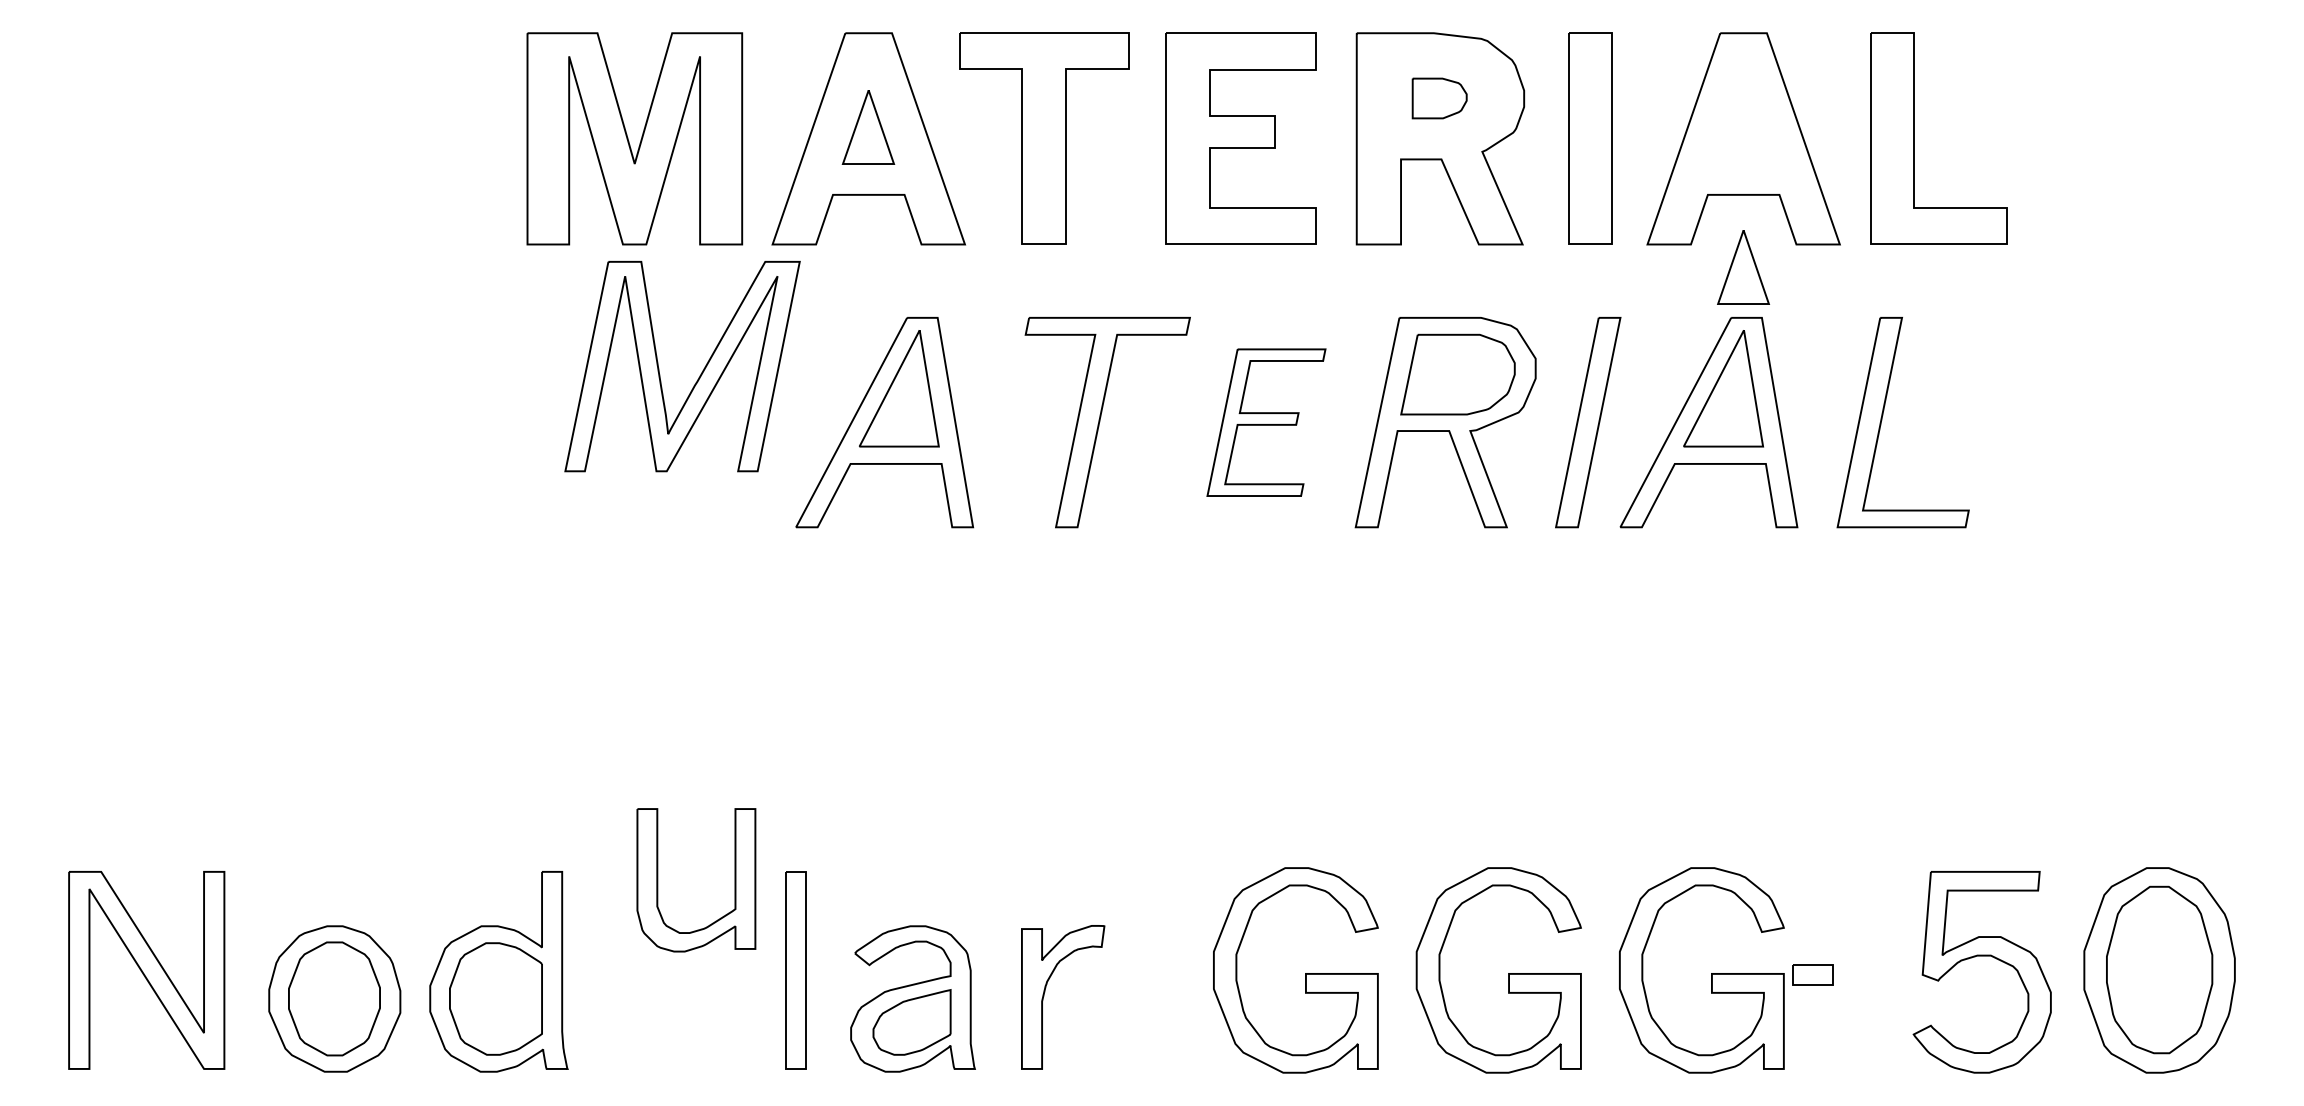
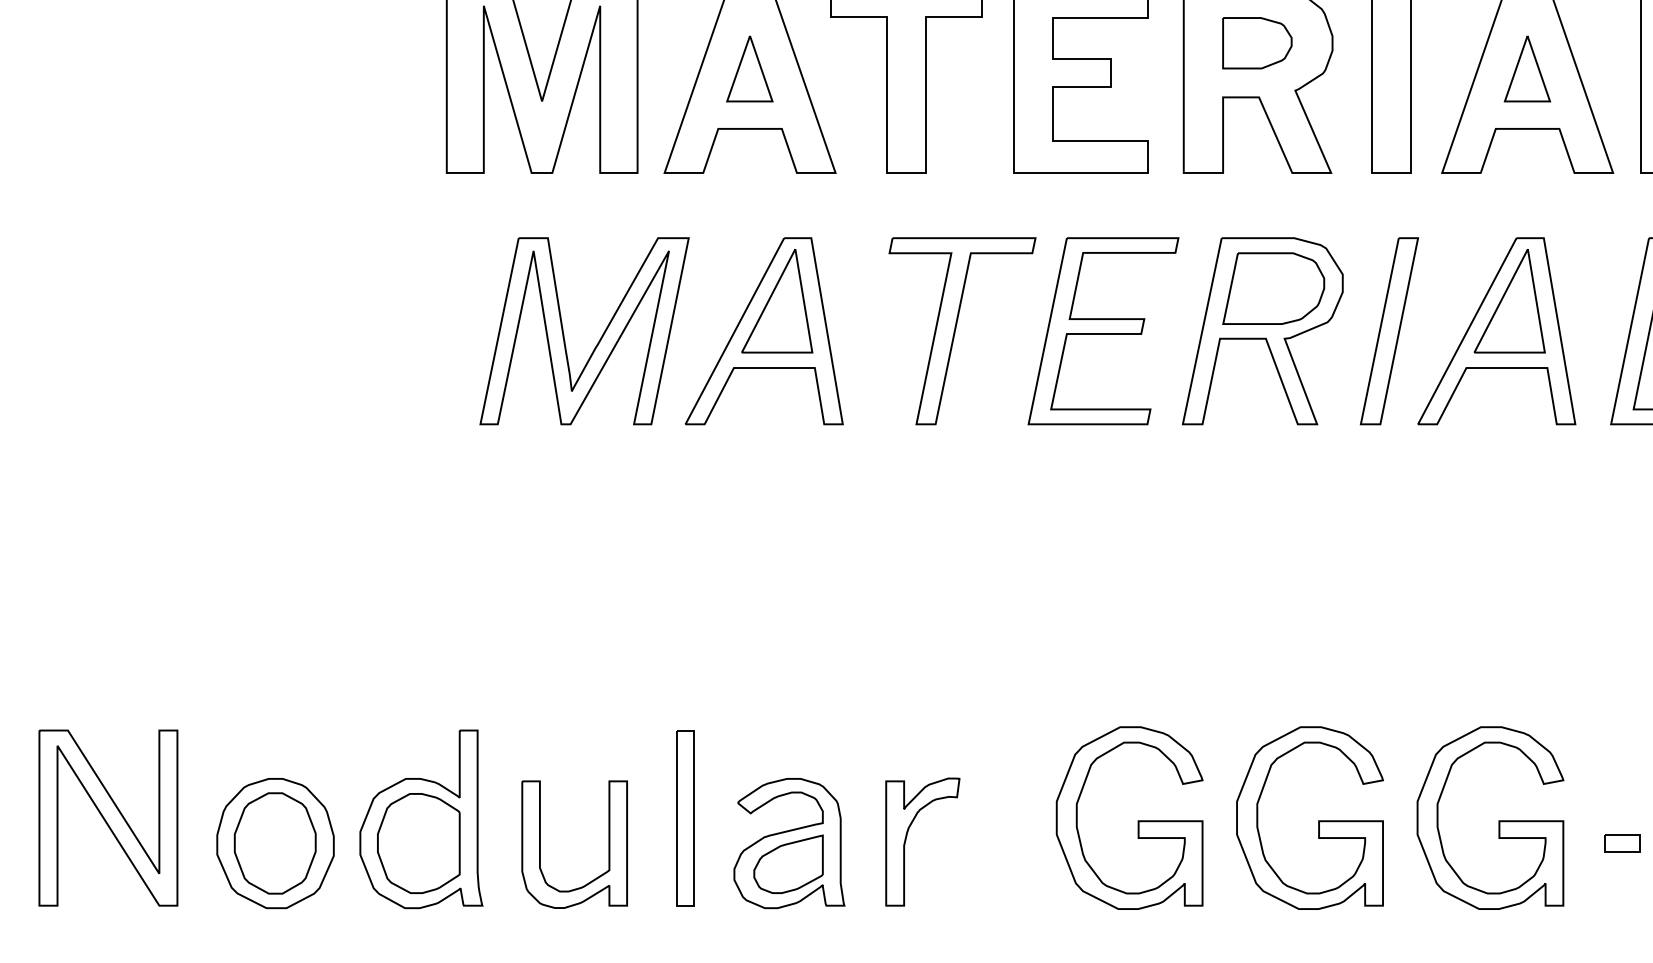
part: (1439, 98) -> (1257, 43), size x1.43
part: (1743, 267) -> (1527, 69), moved
part: (699, 375) -> (599, 339), moved
part: (1266, 422) -> (1103, 331), size x1.43
part: (658, 880) -> (541, 844), moved
part: (1812, 974) -> (1622, 843), moved

